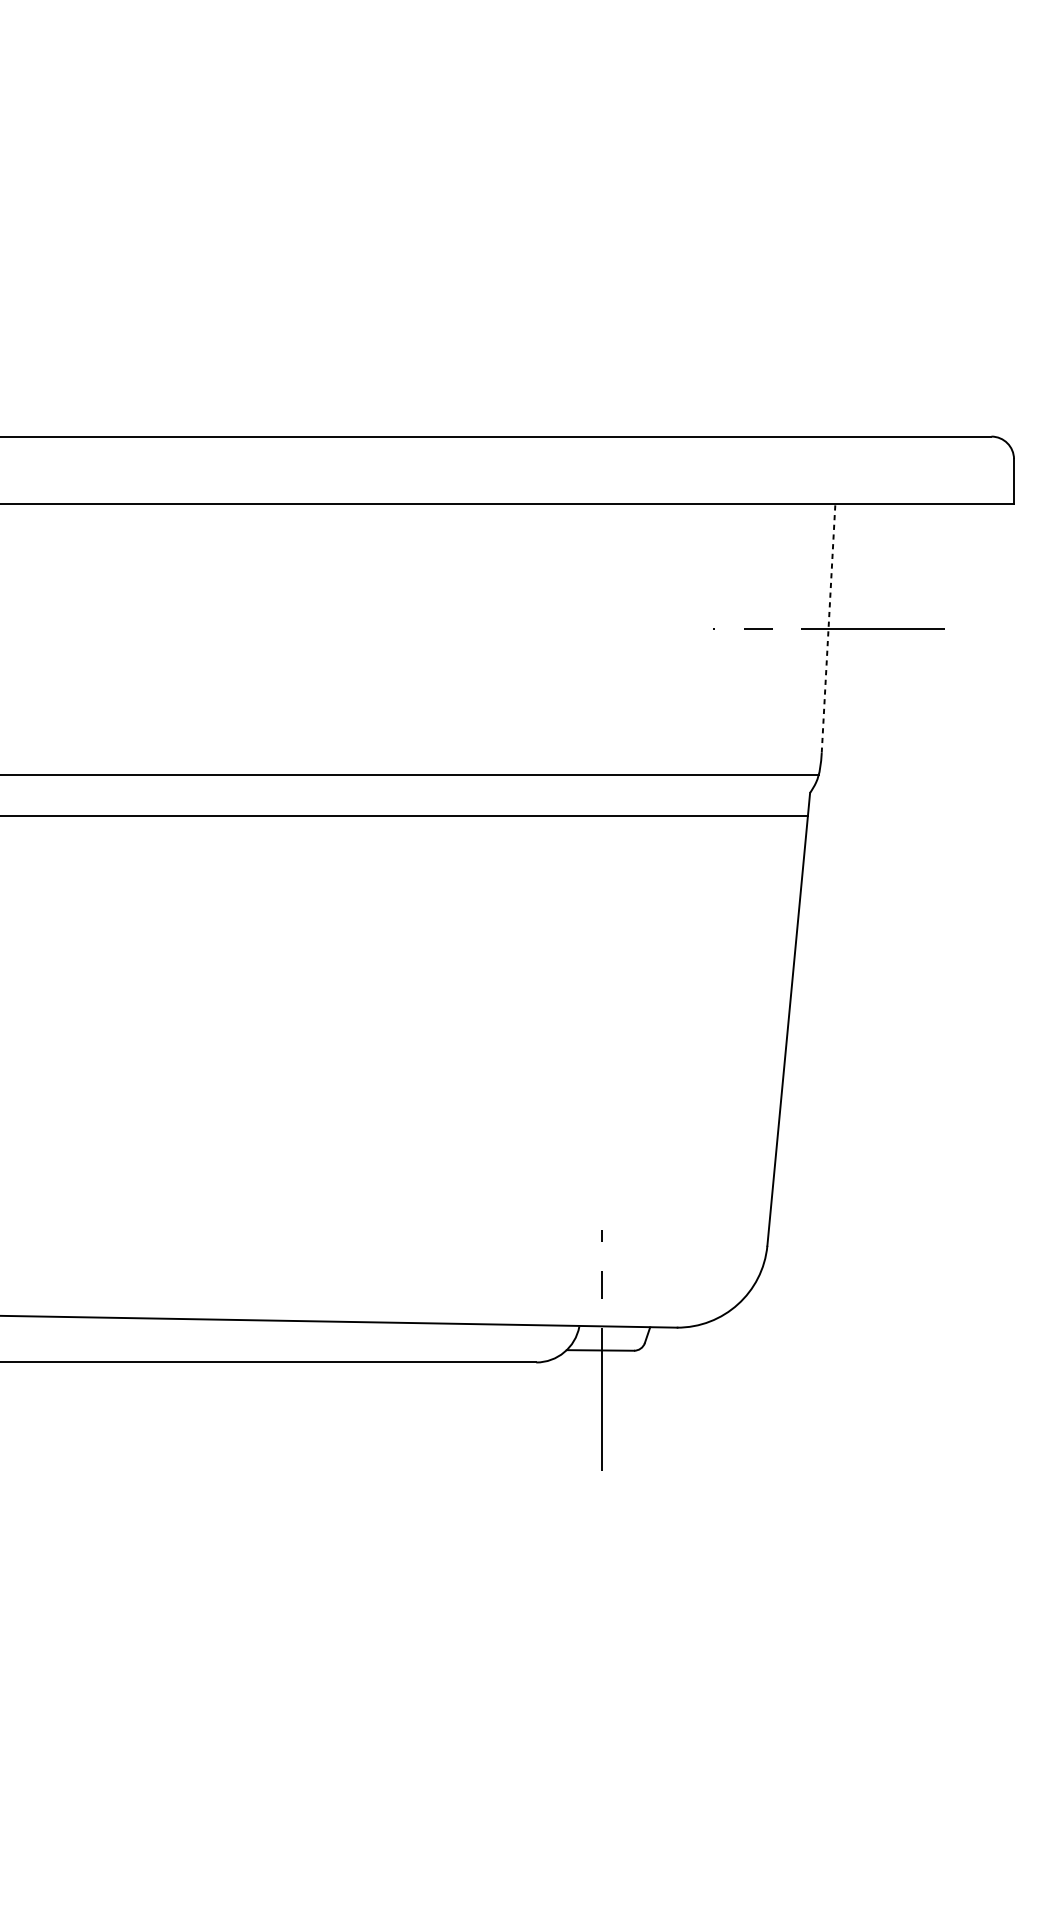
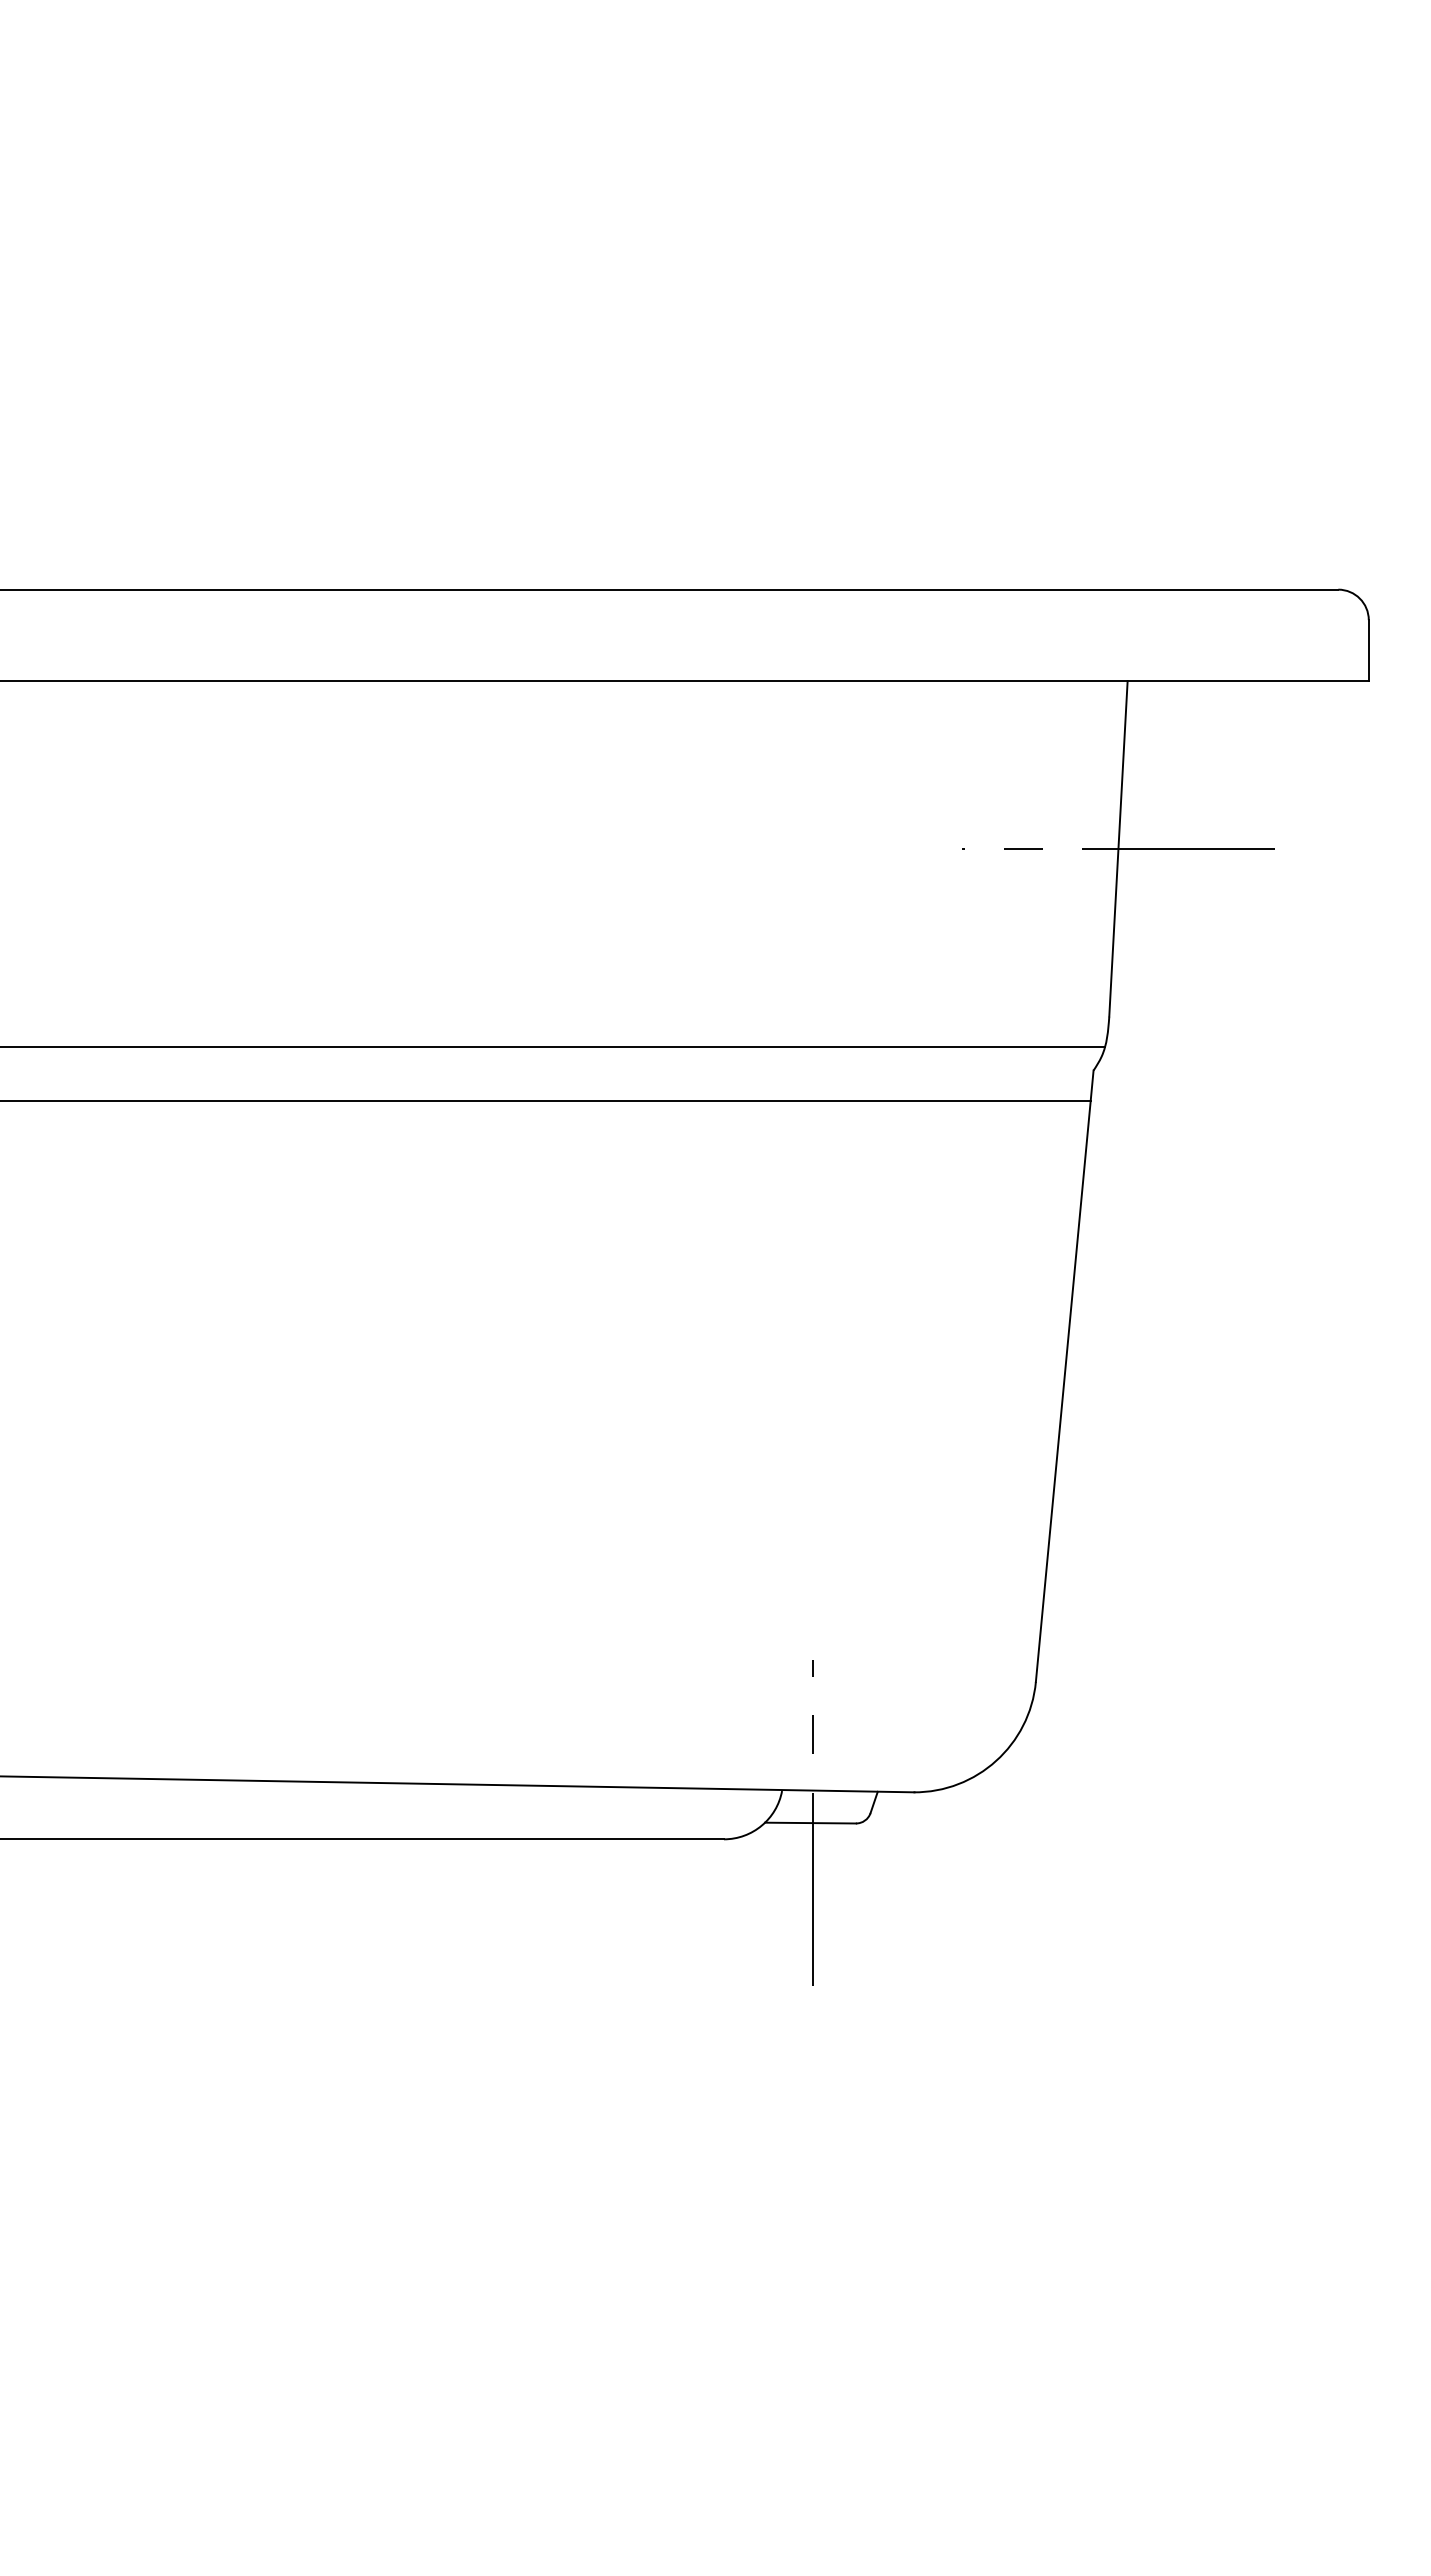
line: (828, 628) -> (1118, 848), dashed -> solid

